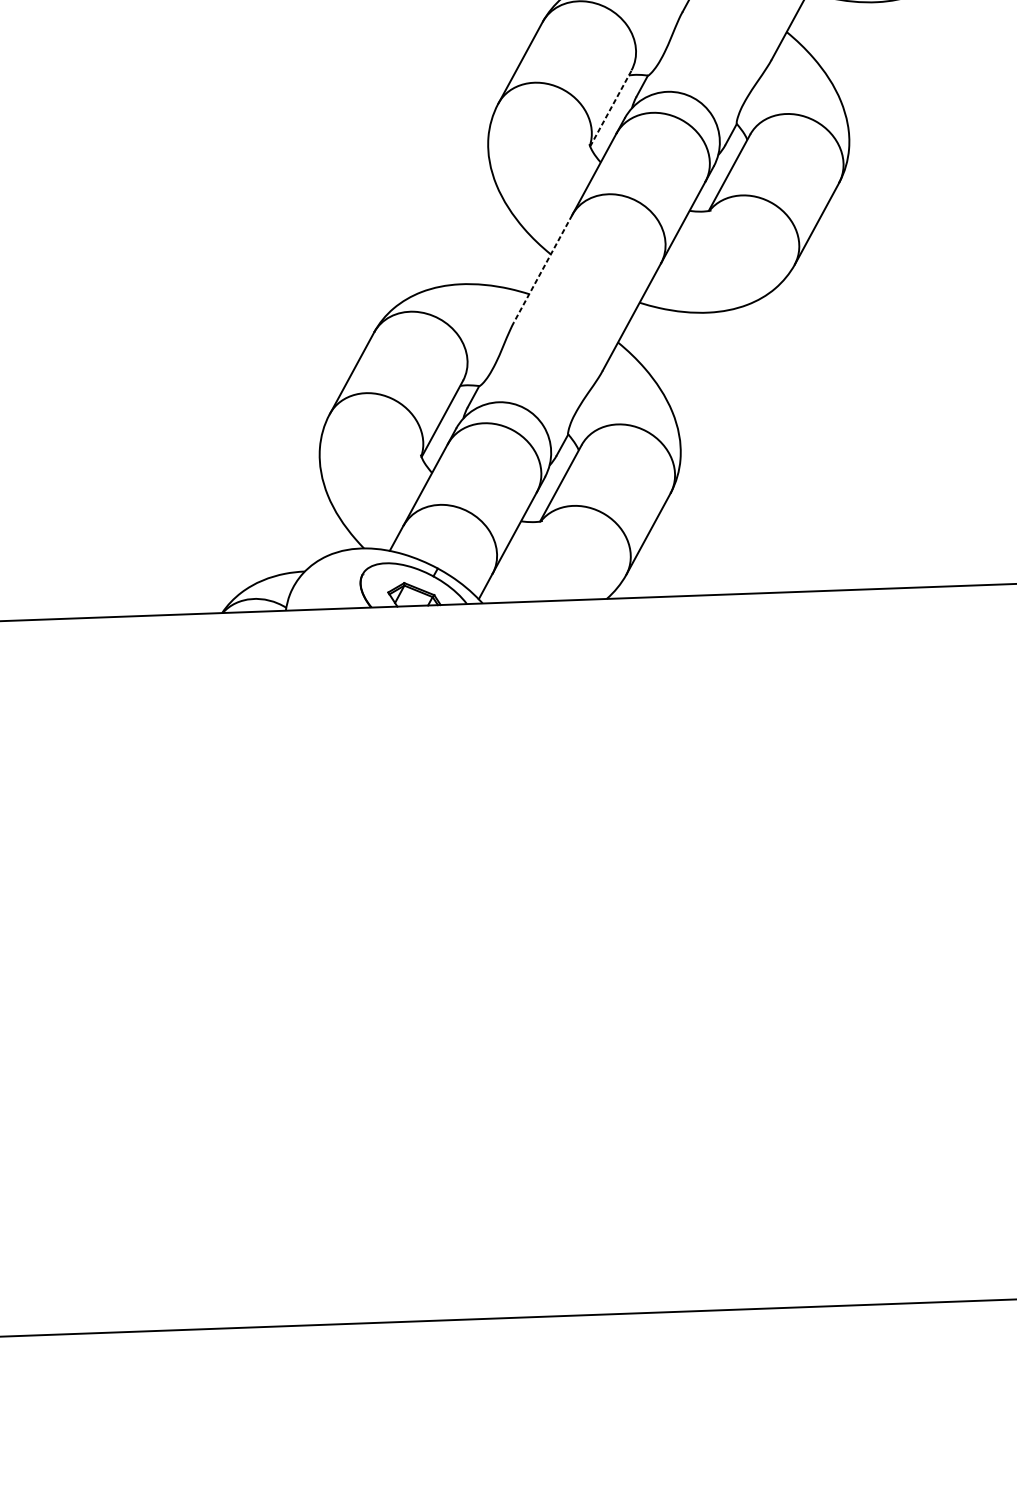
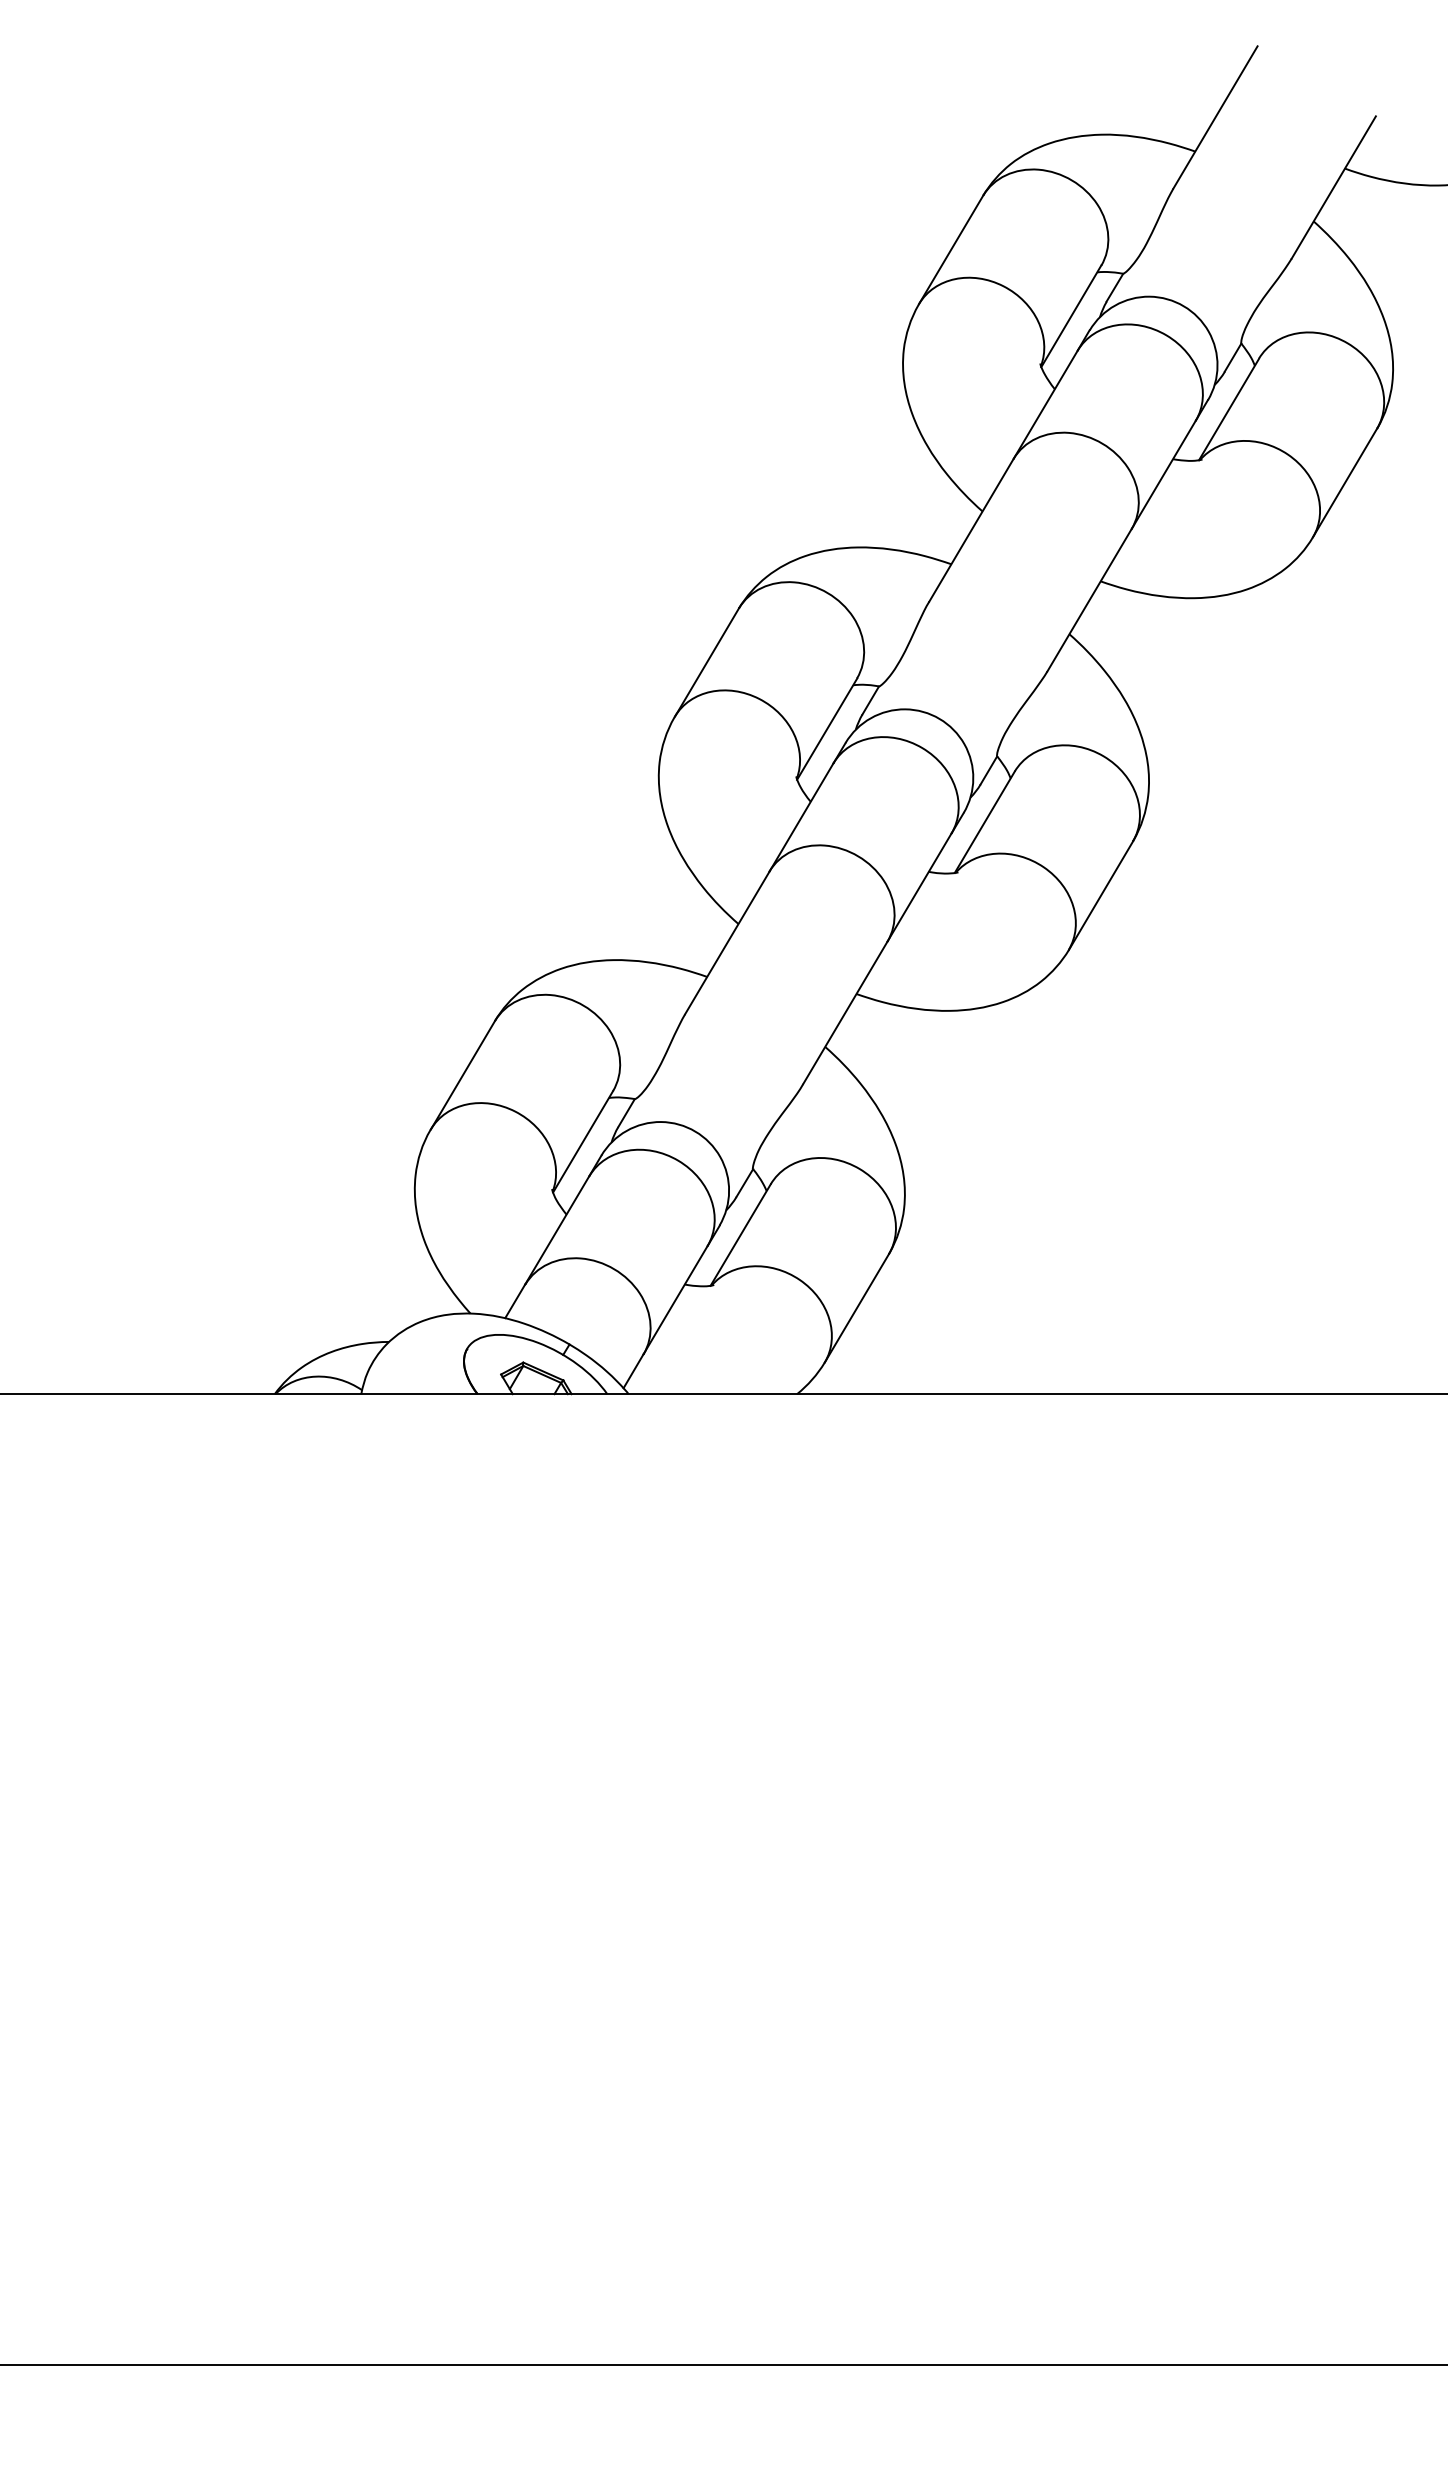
line: (611, 108) -> (827, 729), dashed -> solid
line: (543, 269) -> (727, 943), dashed -> solid

